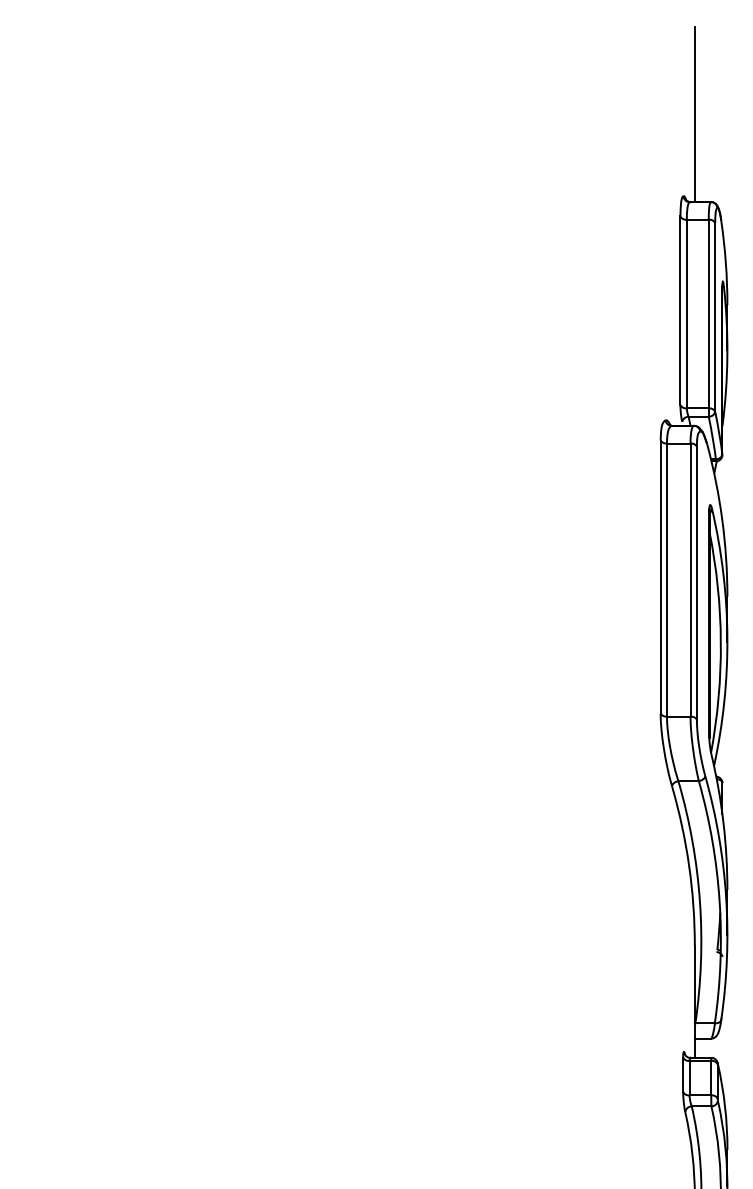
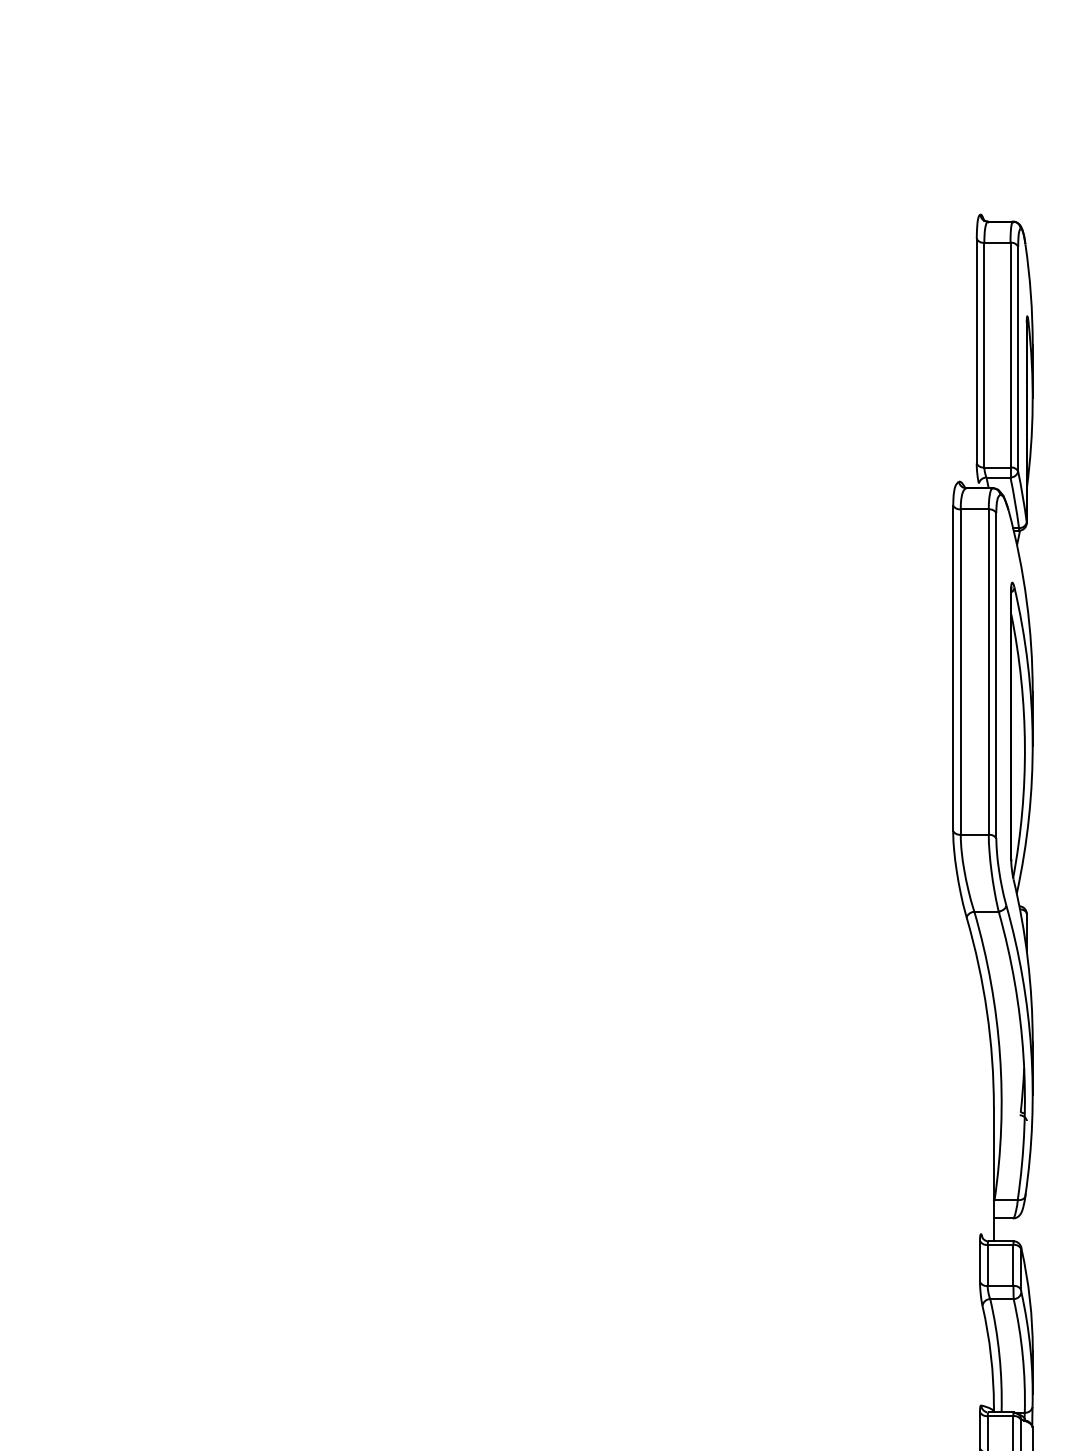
line: (694, 113) -> (993, 116), removed

